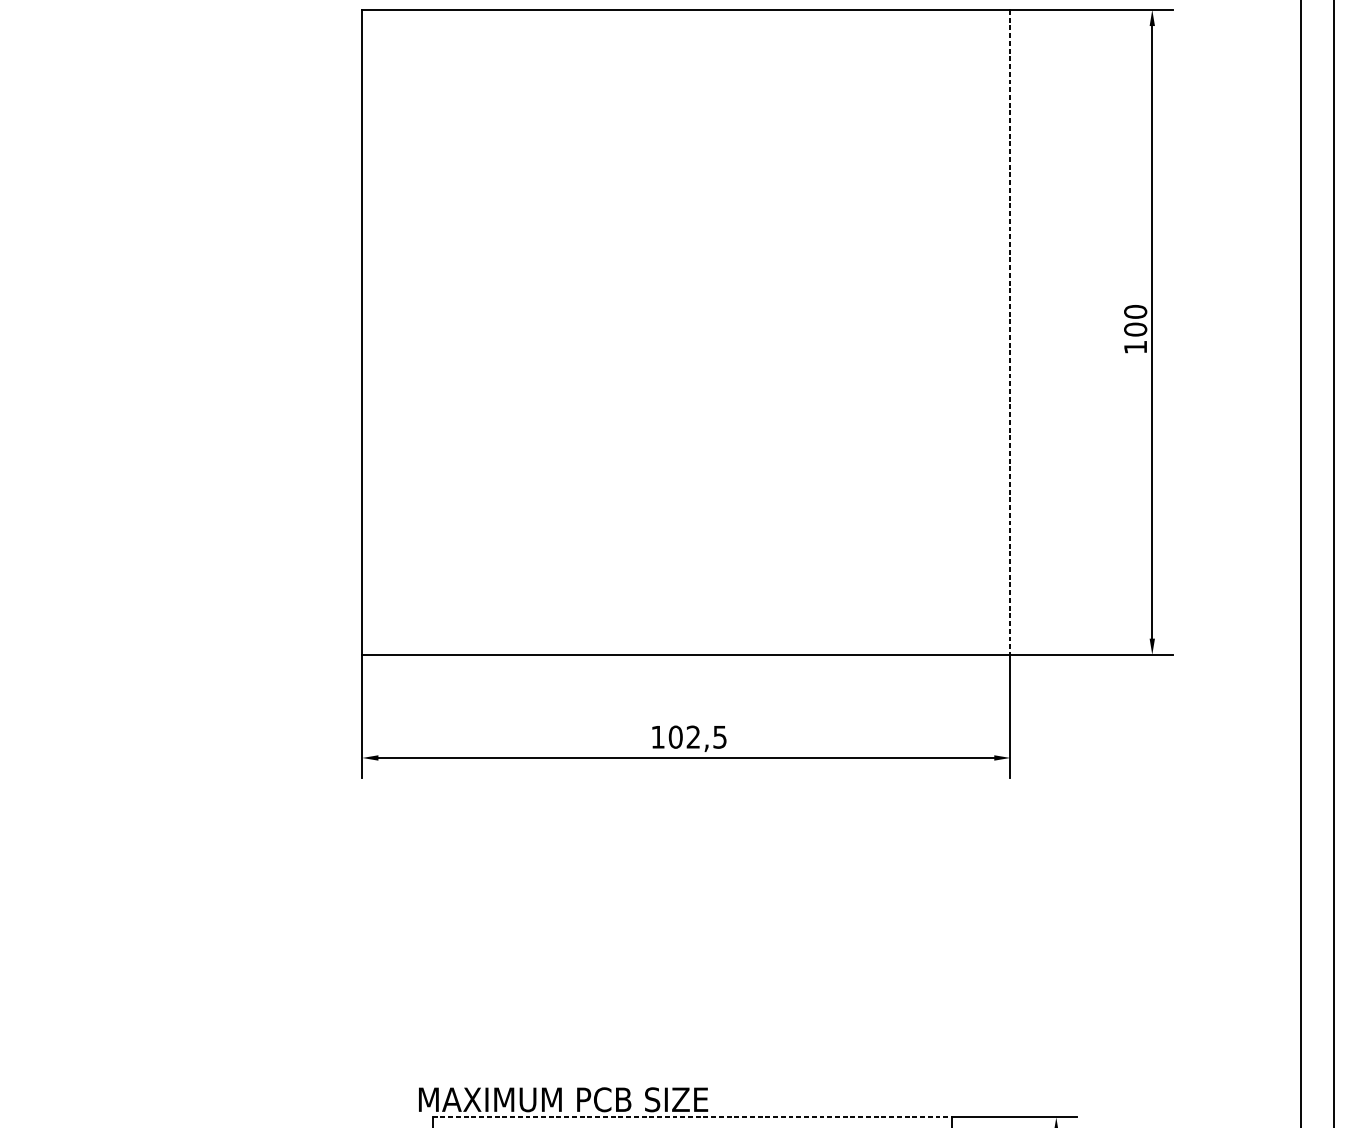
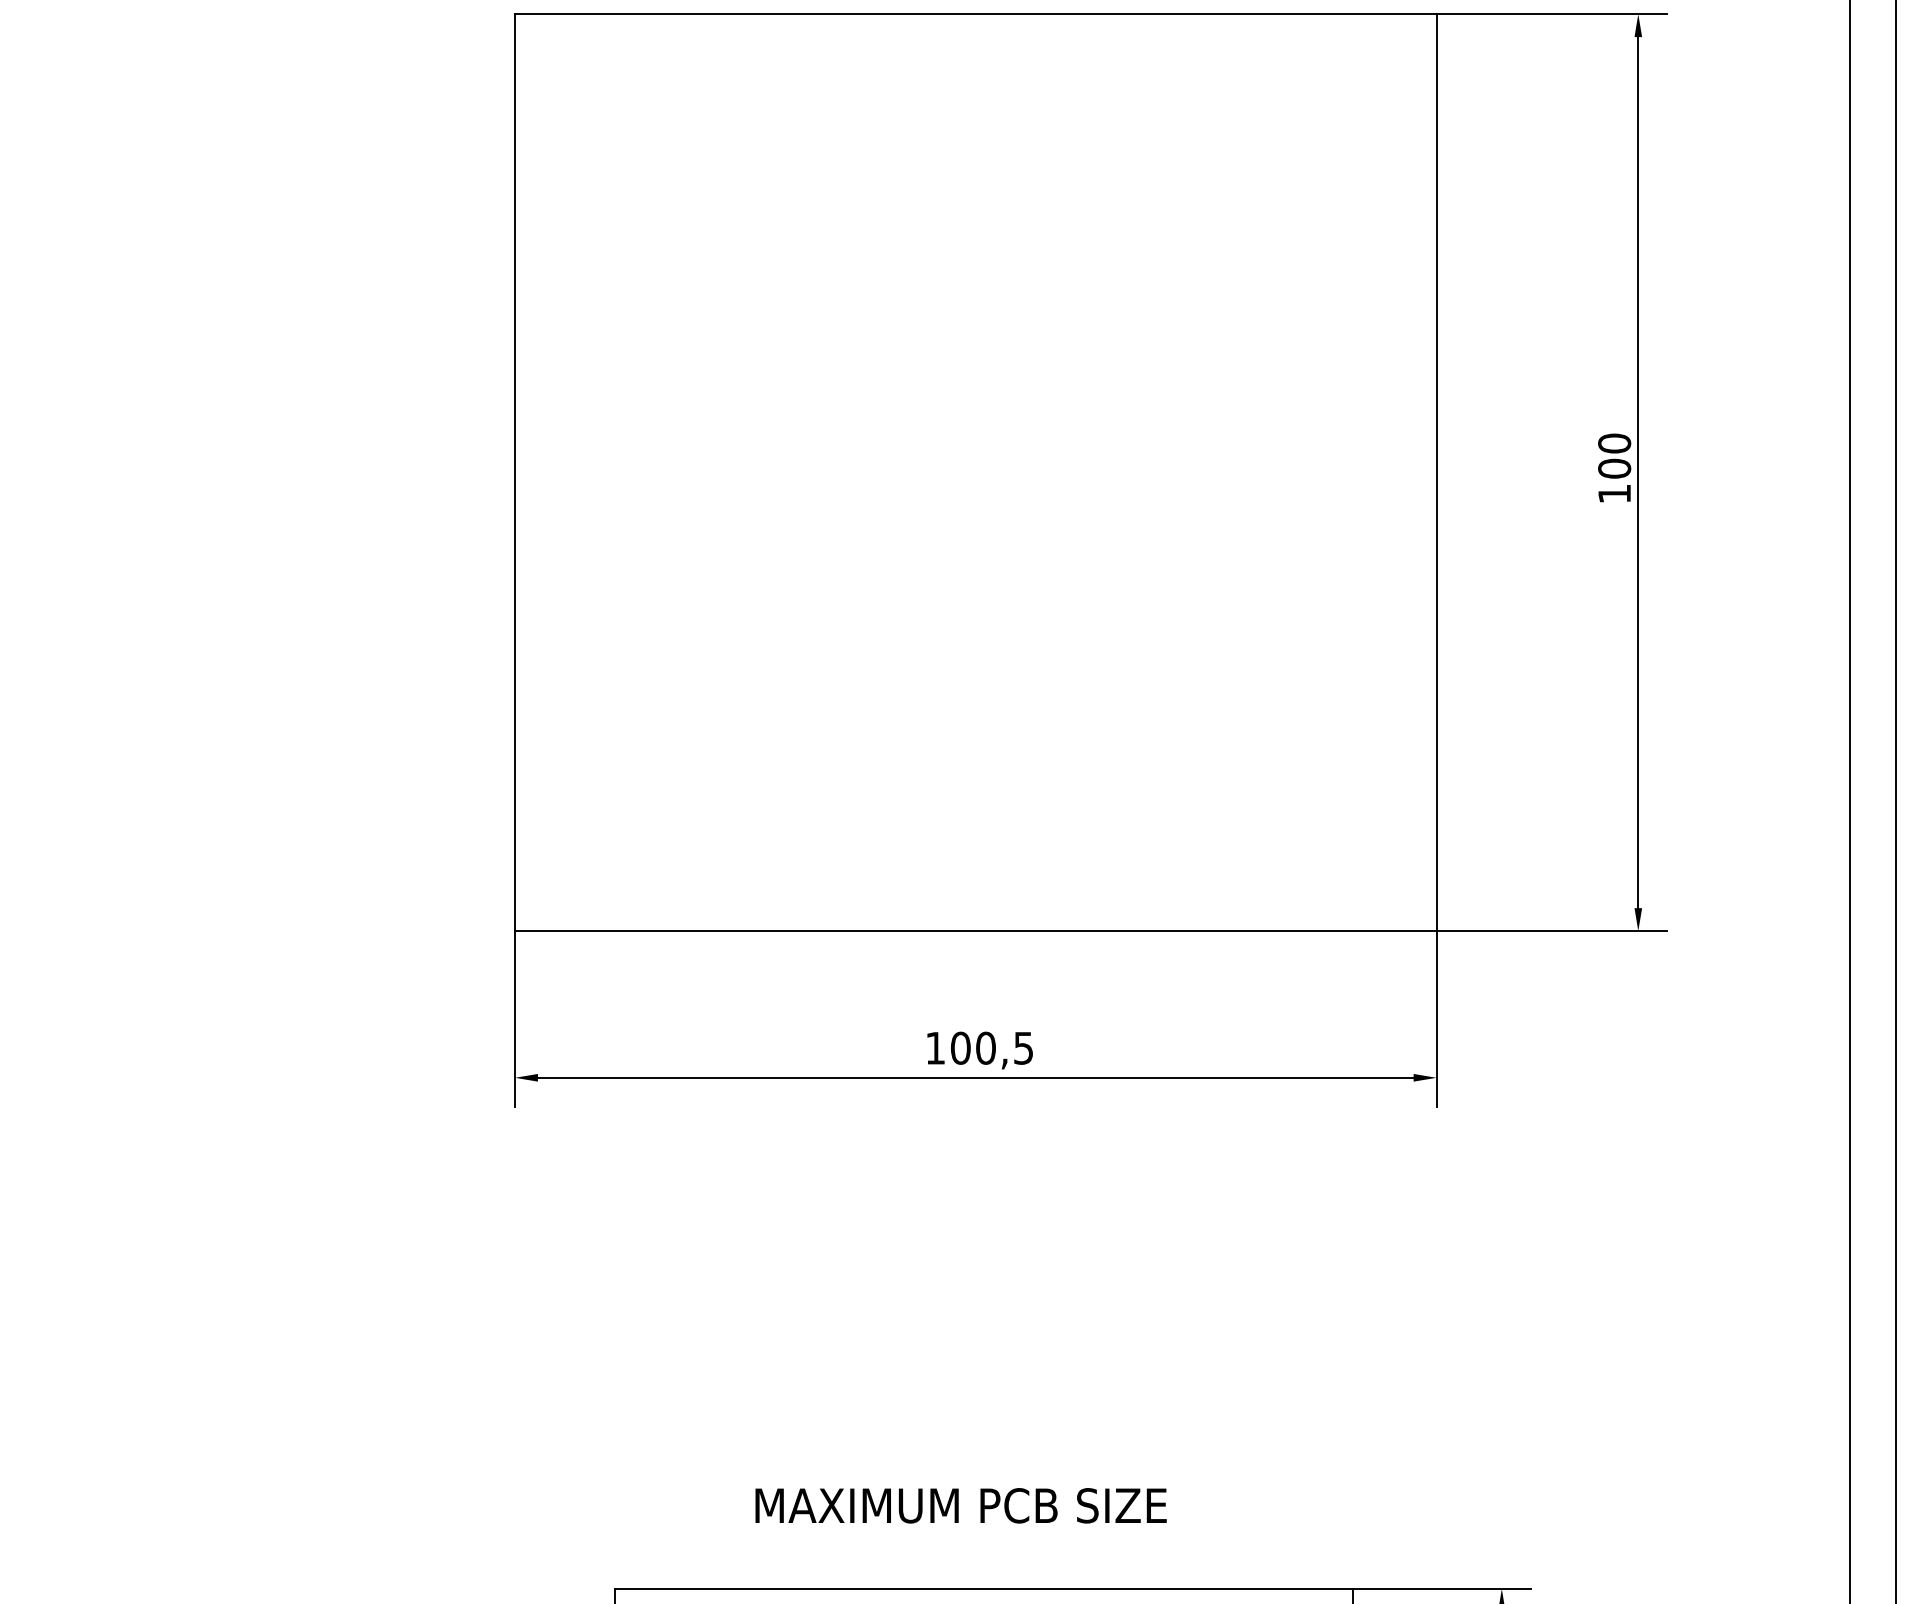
line: (1010, 332) -> (1436, 473), dashed -> solid
text: (693, 736) -> (985, 1047), 102,5 -> 100,5
text: (563, 1099) -> (960, 1505), moved
line: (692, 1117) -> (984, 1588), dashed -> solid

